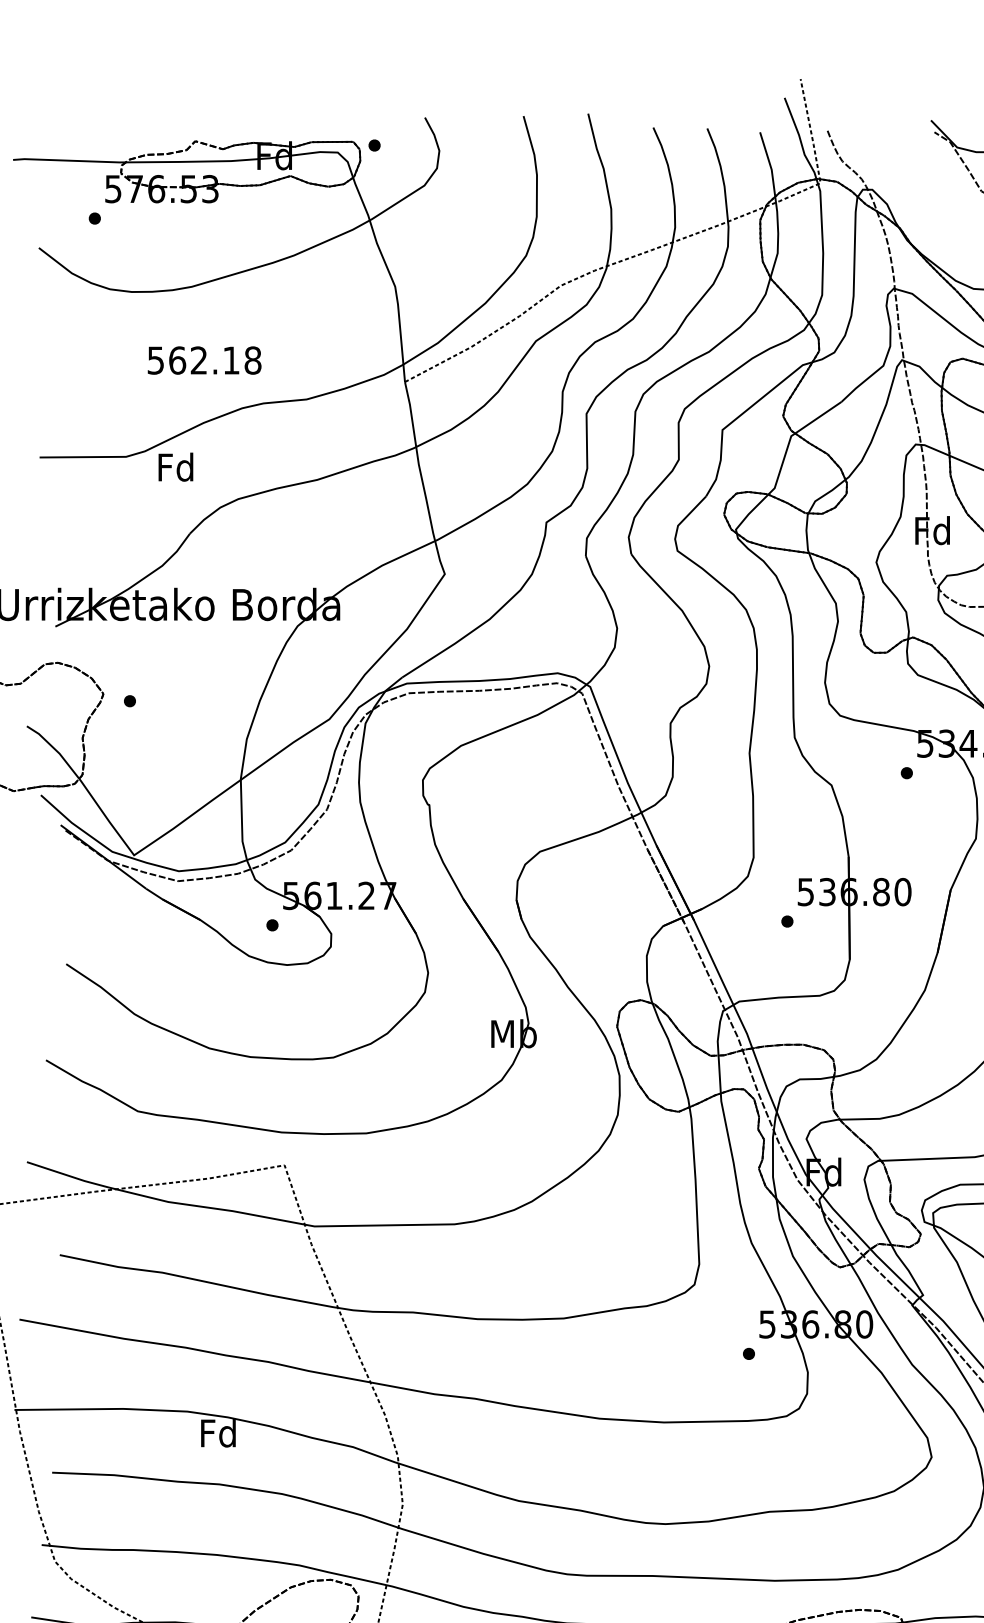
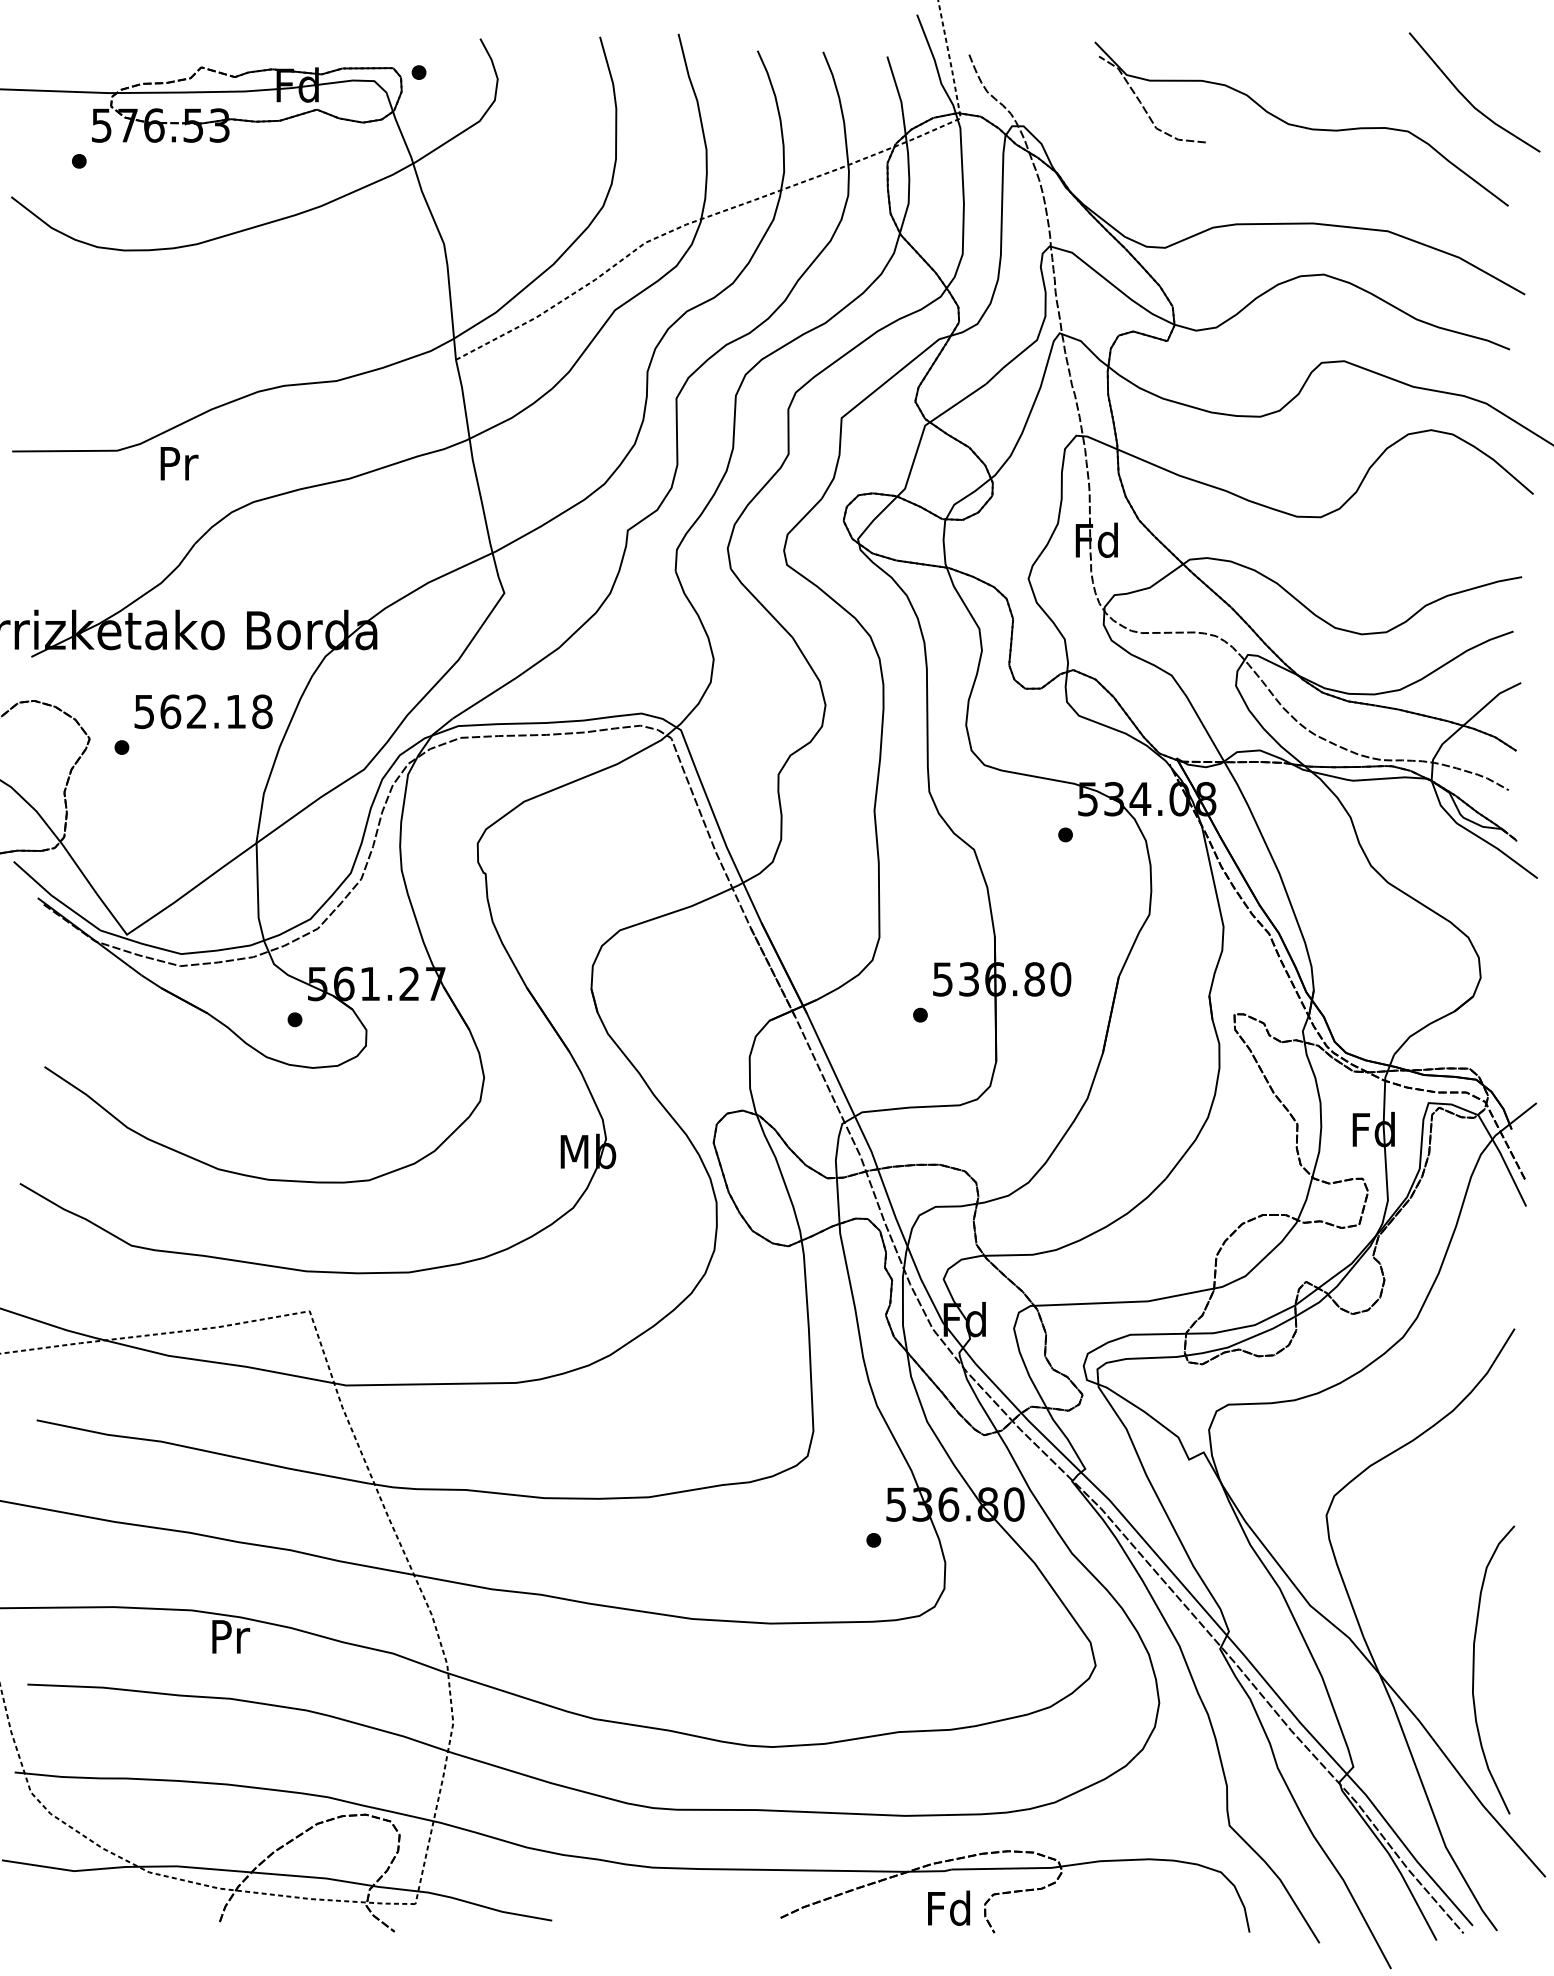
text: (204, 360) -> (203, 711), moved
text: (175, 466) -> (177, 462), Fd -> Pr
text: (218, 1433) -> (229, 1636), Fd -> Pr

